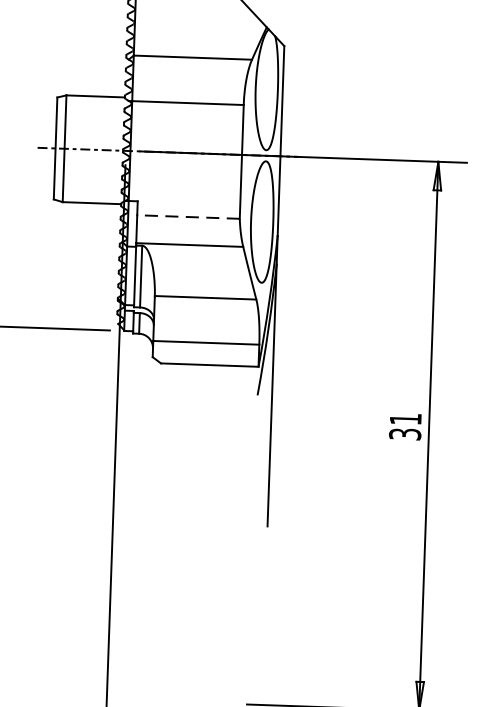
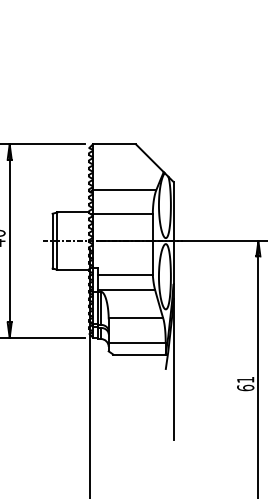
line: (188, 217) -> (125, 275), dashed -> solid
text: (404, 433) -> (245, 387), 31 -> 61

